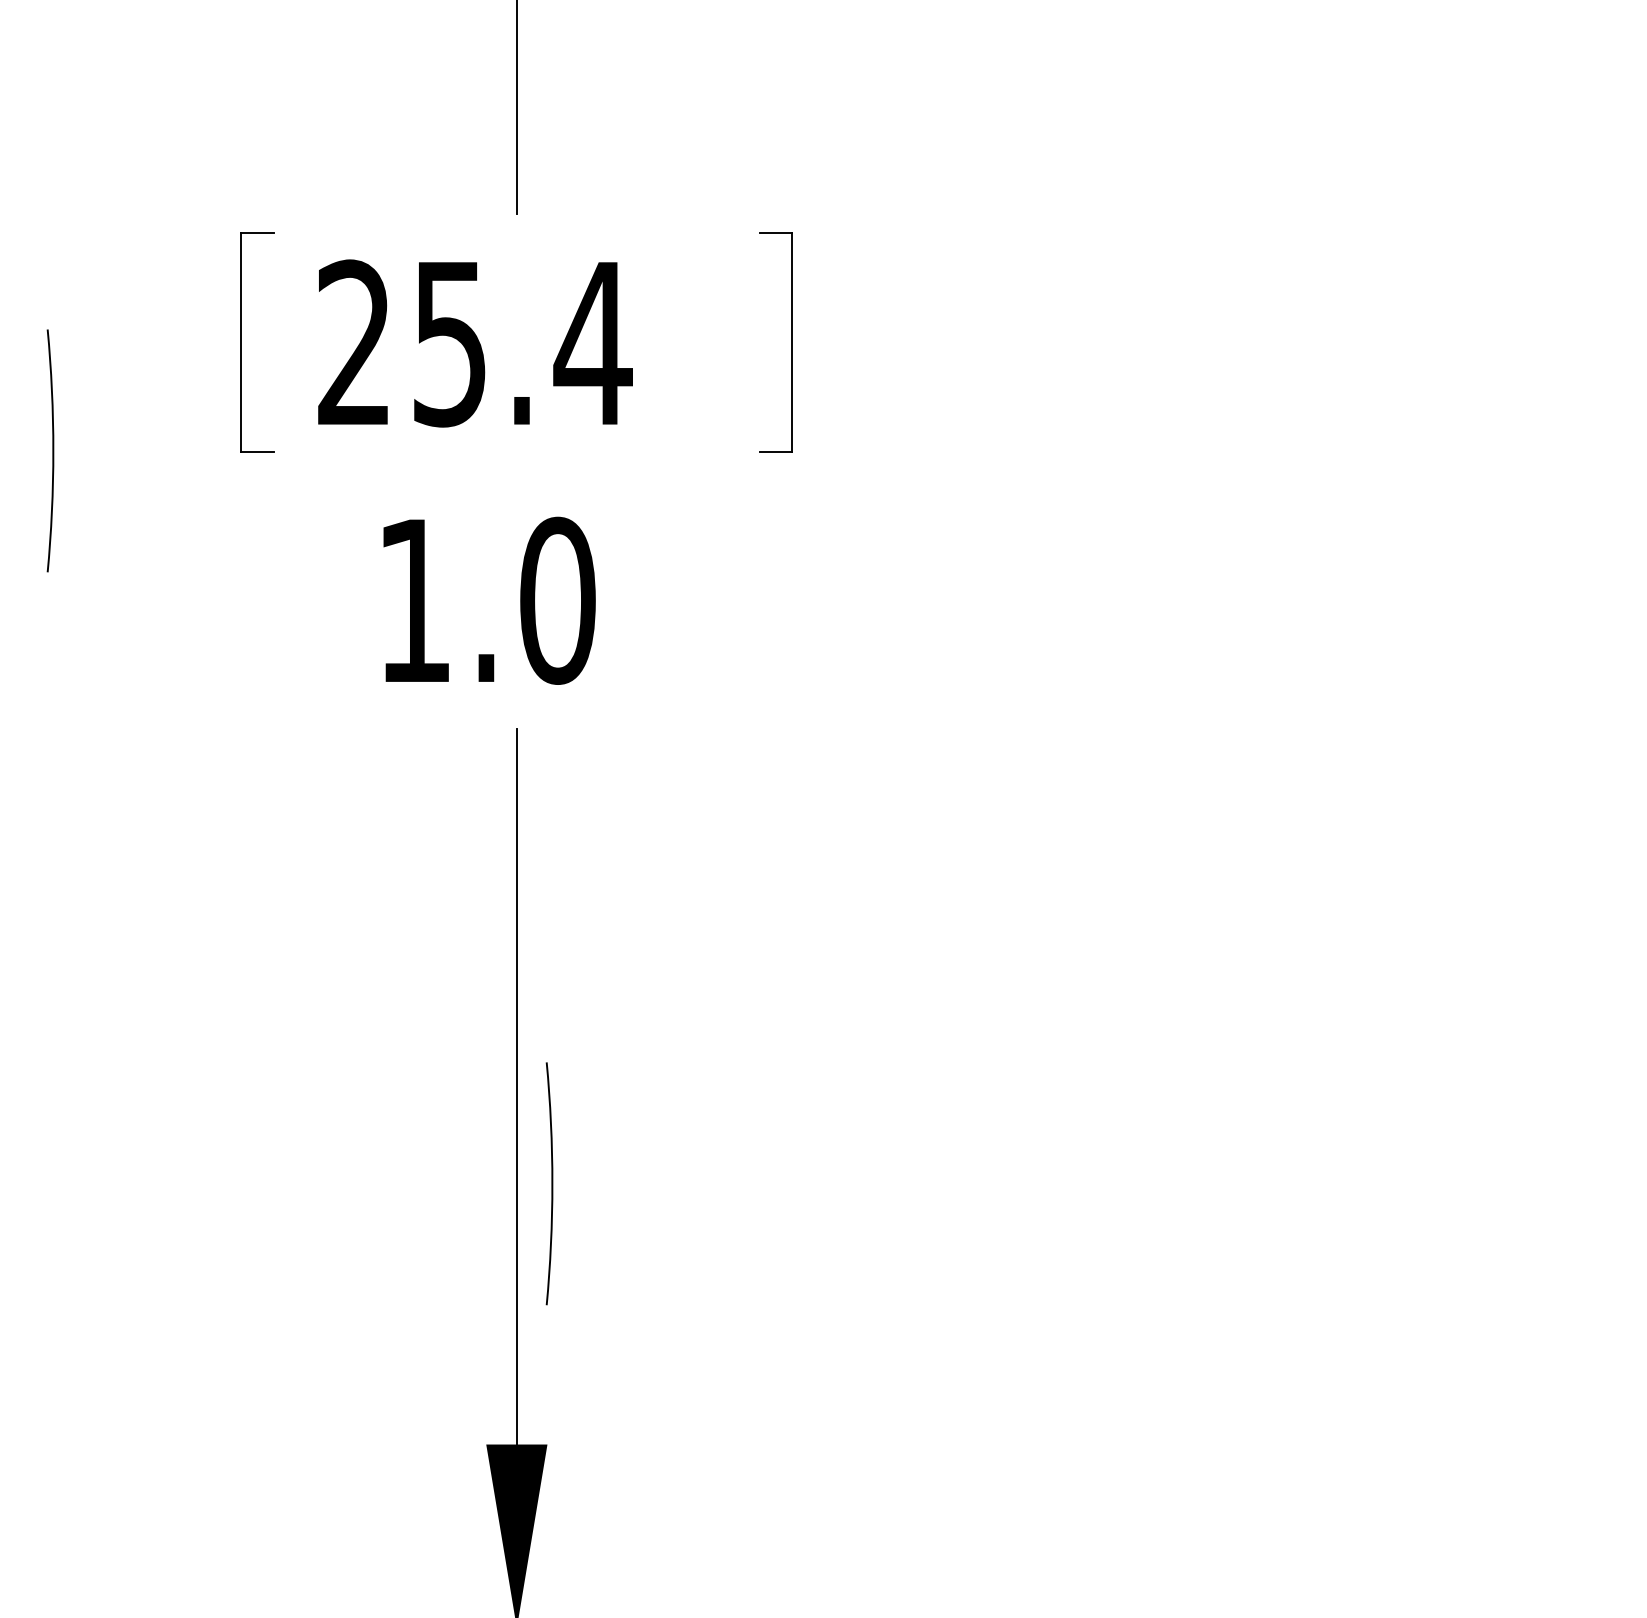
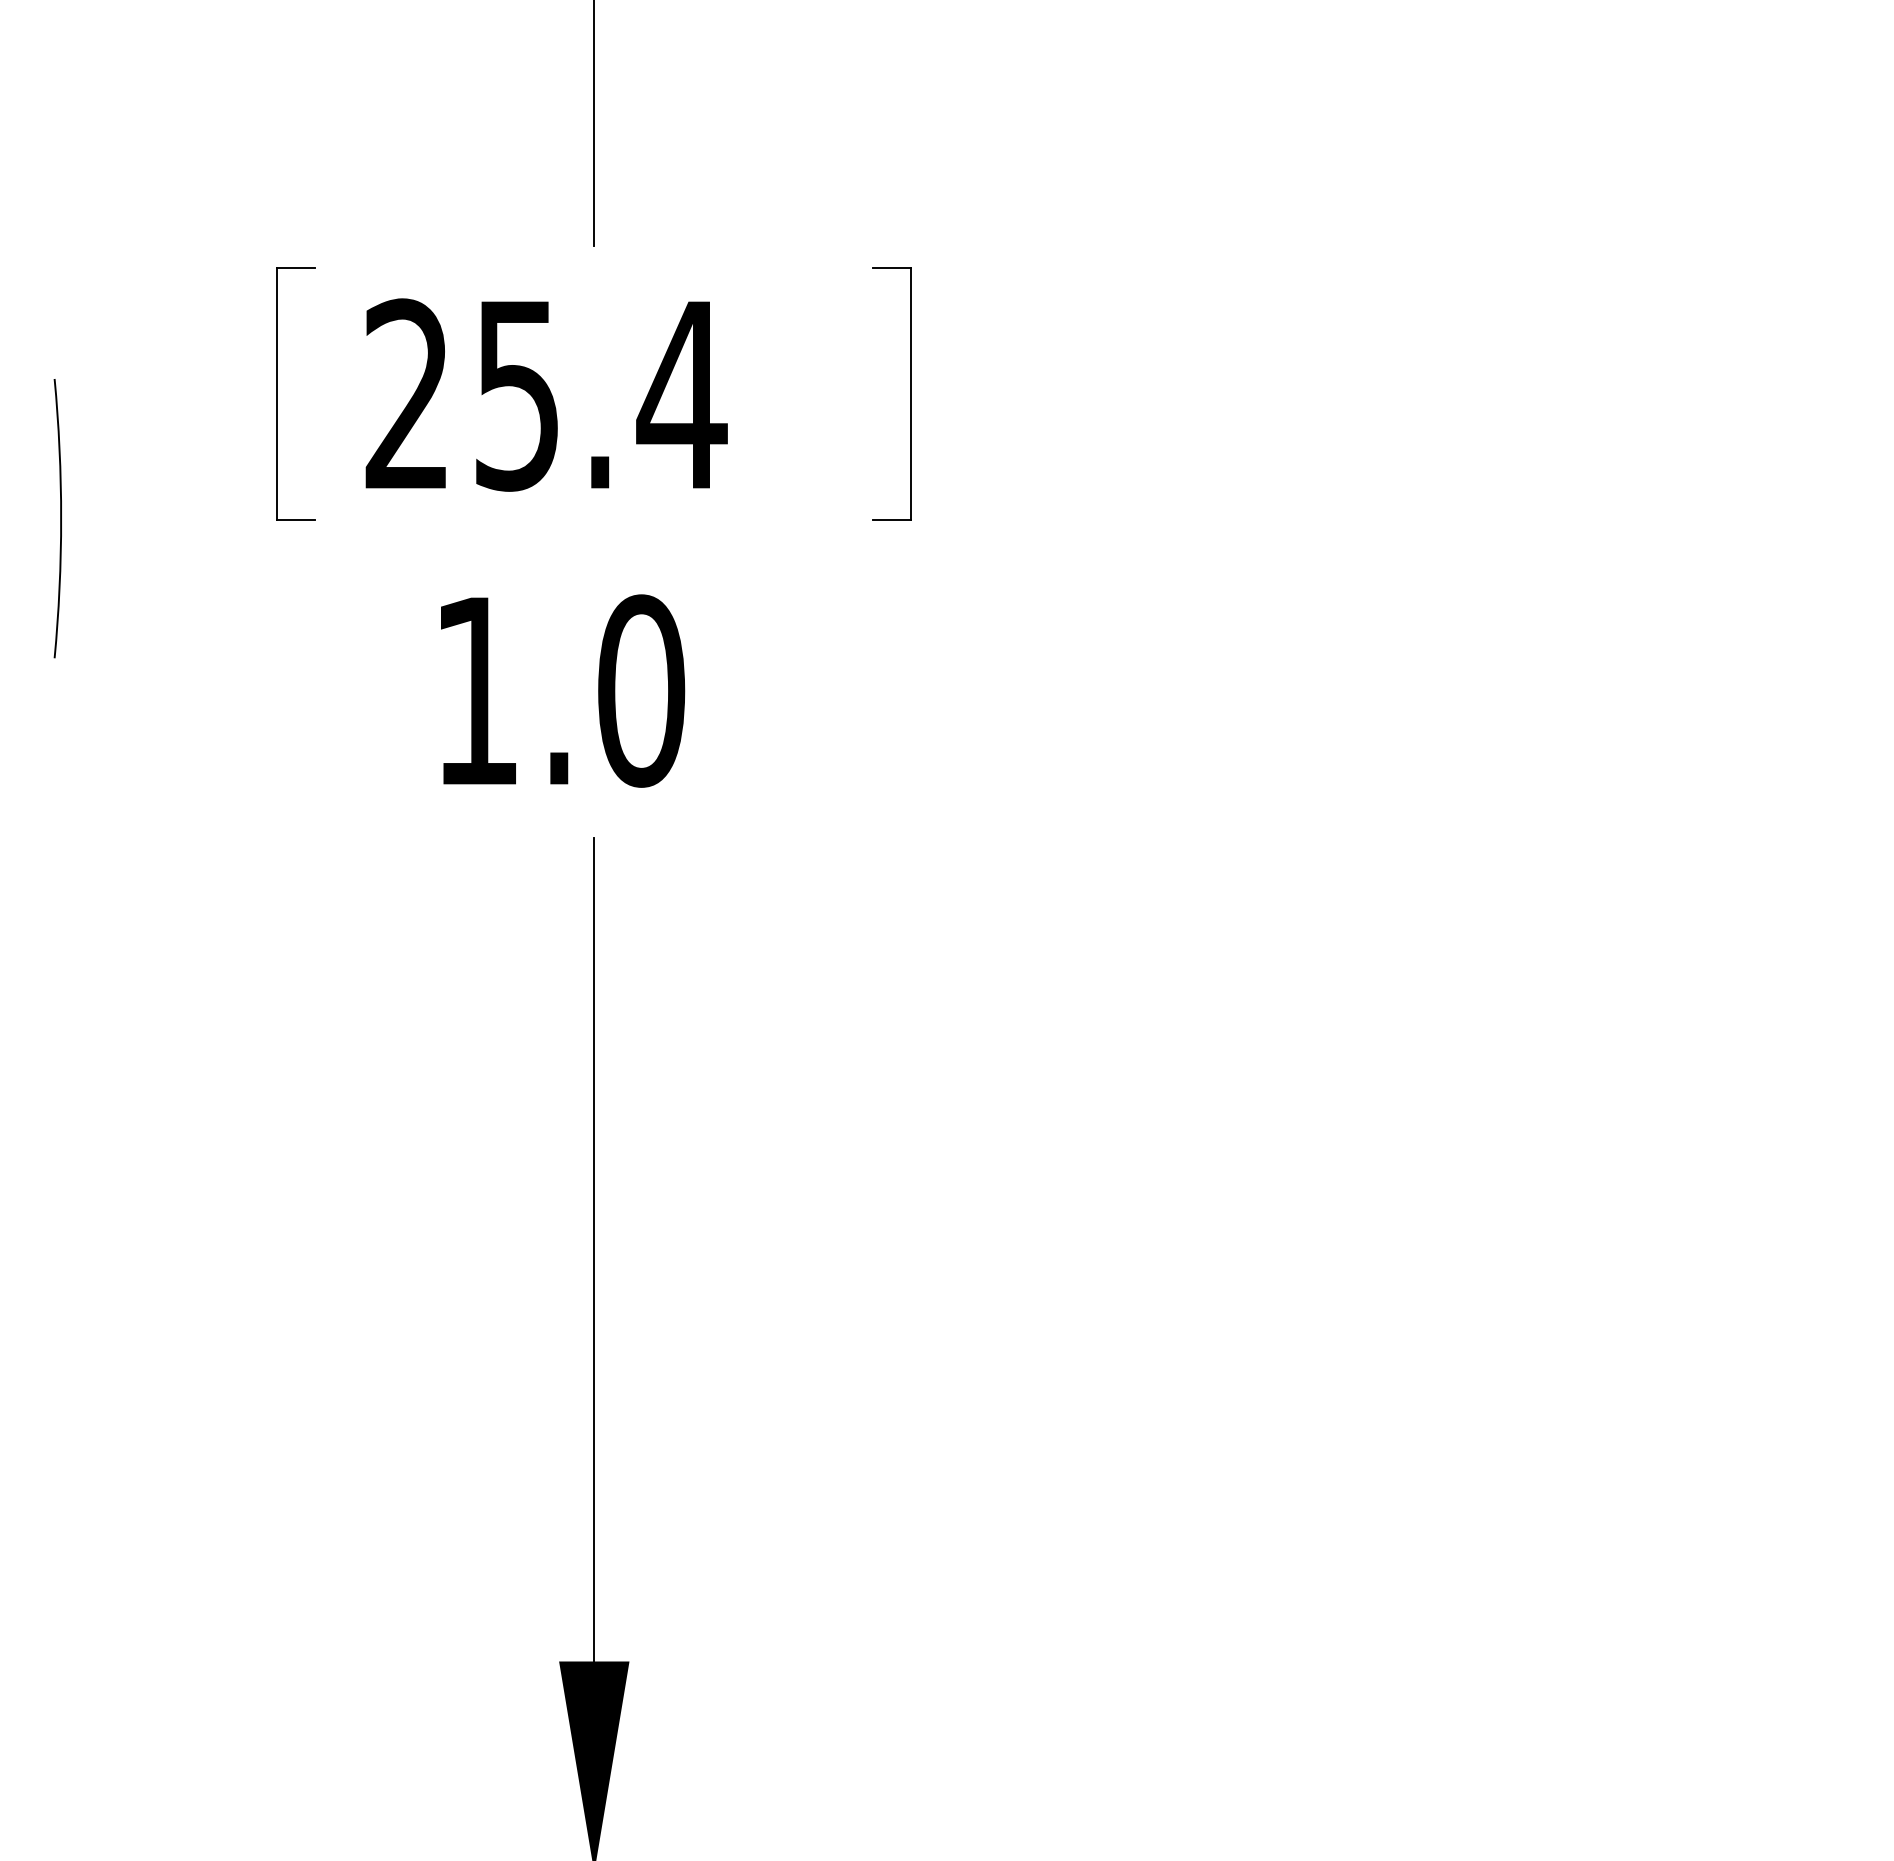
arc: (551, 1183) -> (634, 1361), removed

